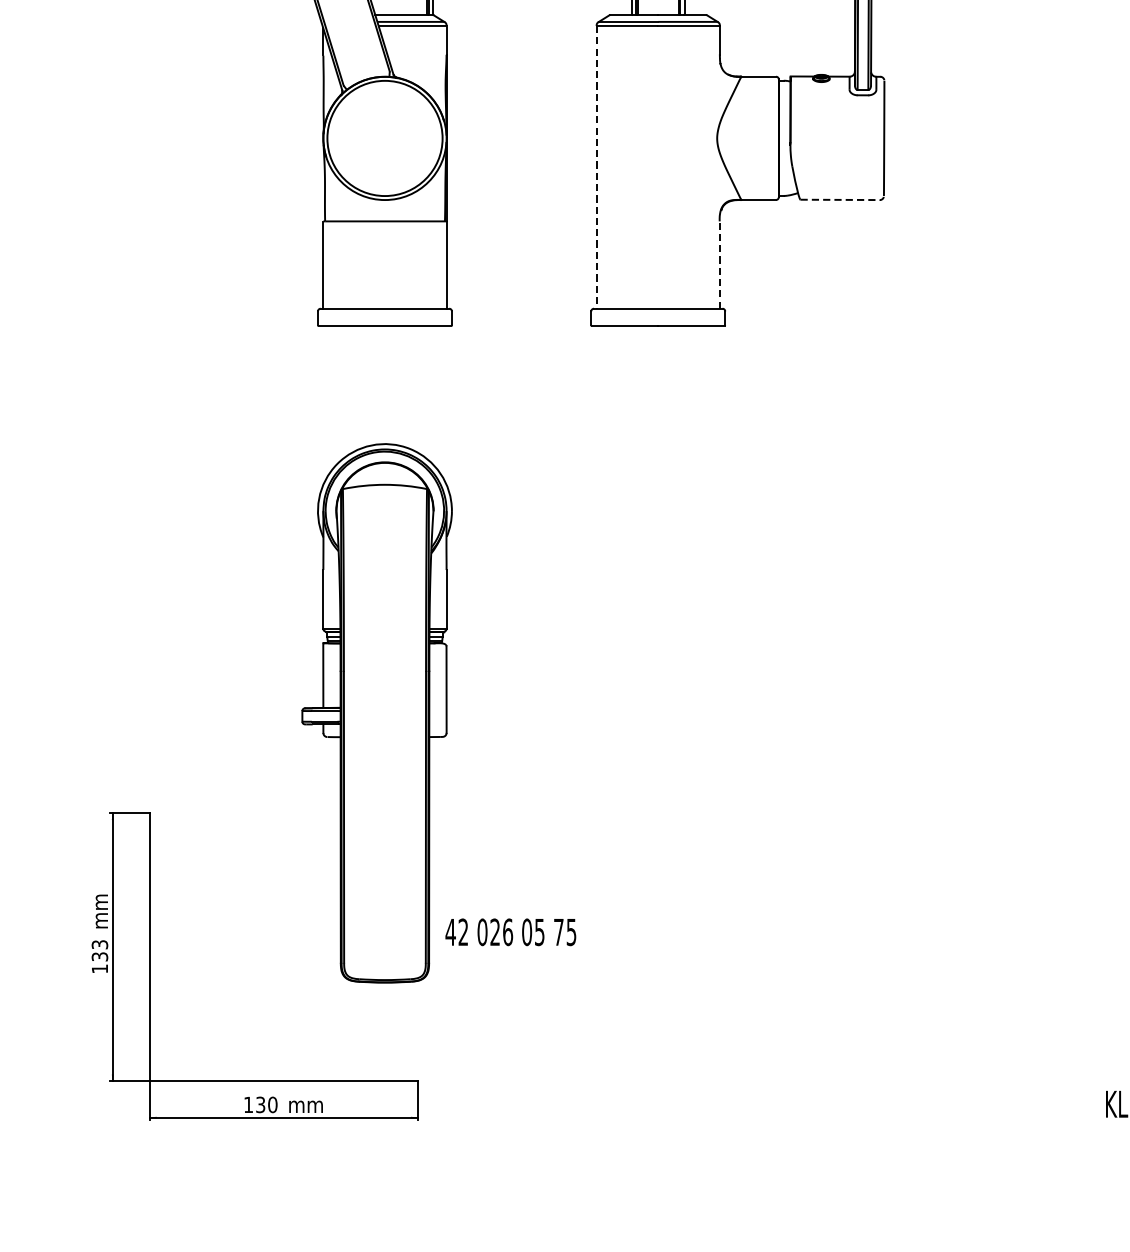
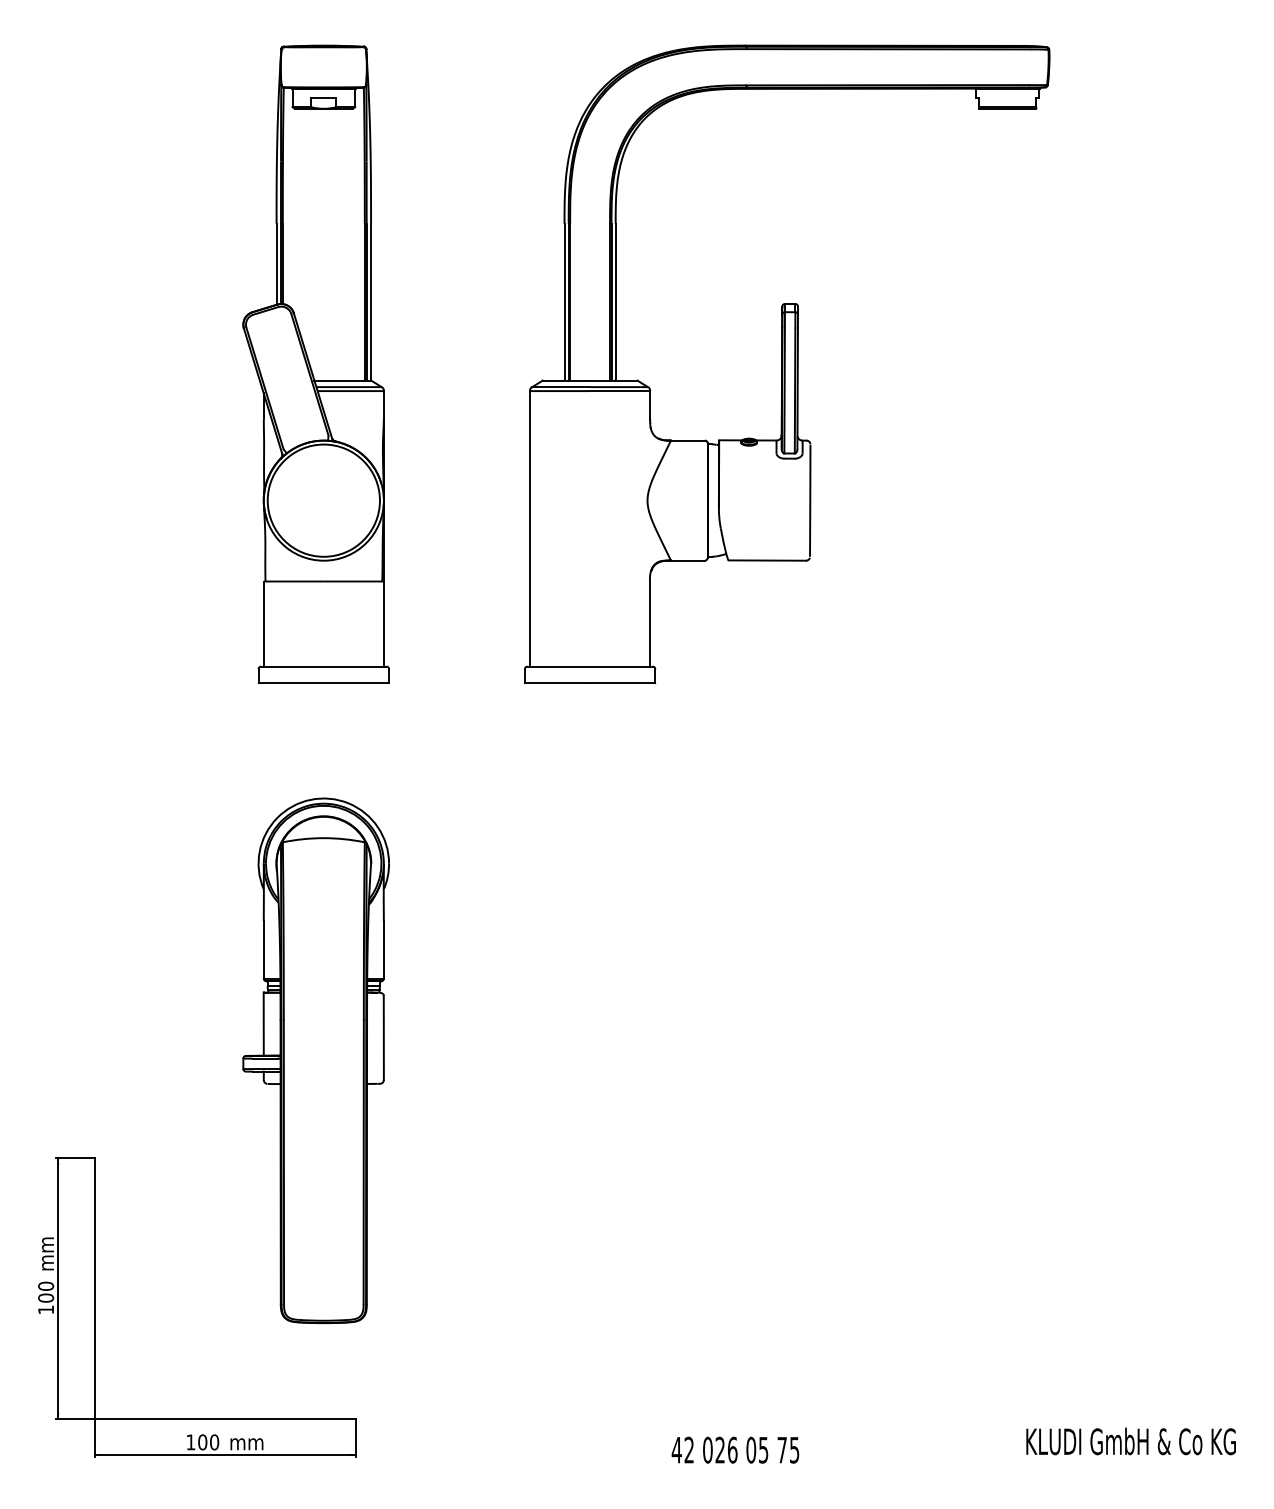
line: (597, 166) -> (530, 528), dashed -> solid
line: (840, 199) -> (767, 560), dashed -> solid
line: (720, 265) -> (650, 624), dashed -> solid
text: (510, 931) -> (735, 1449), moved
text: (100, 950) -> (46, 1291), 133 -> 100
text: (260, 1105) -> (202, 1442), 130 -> 100

